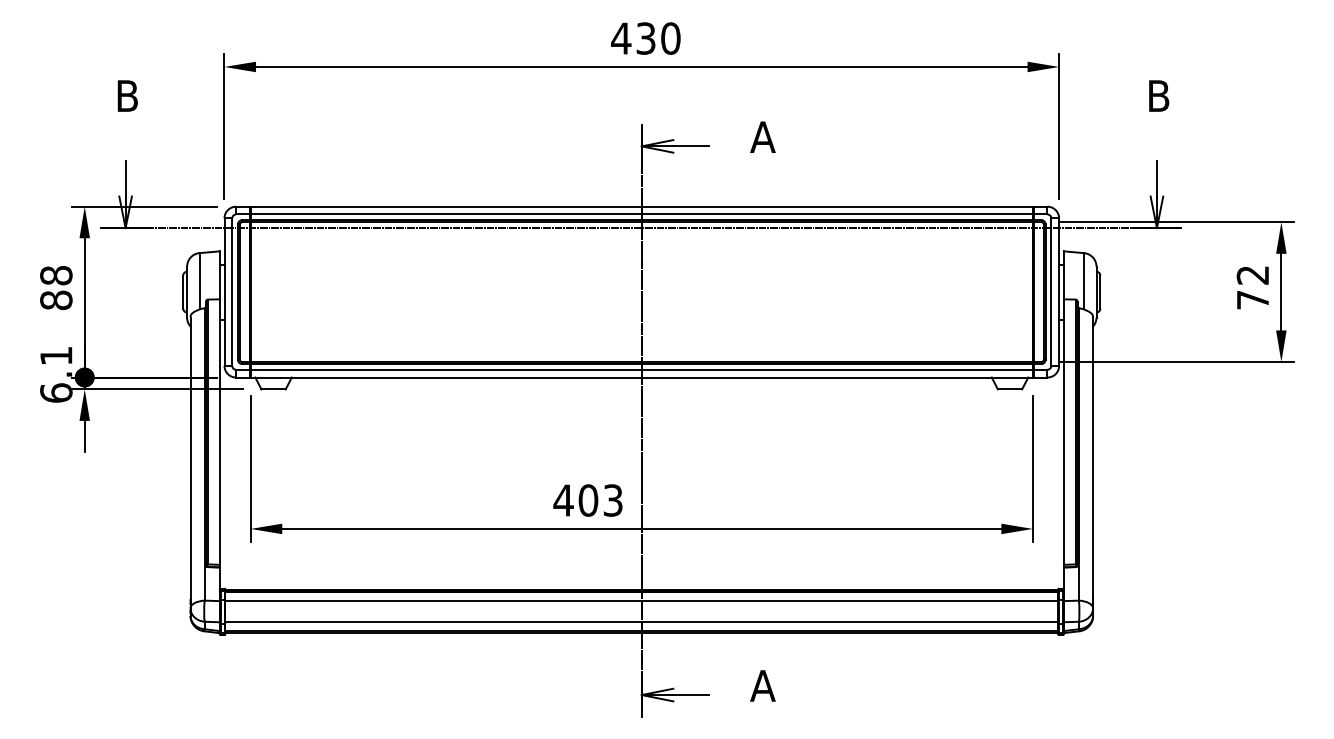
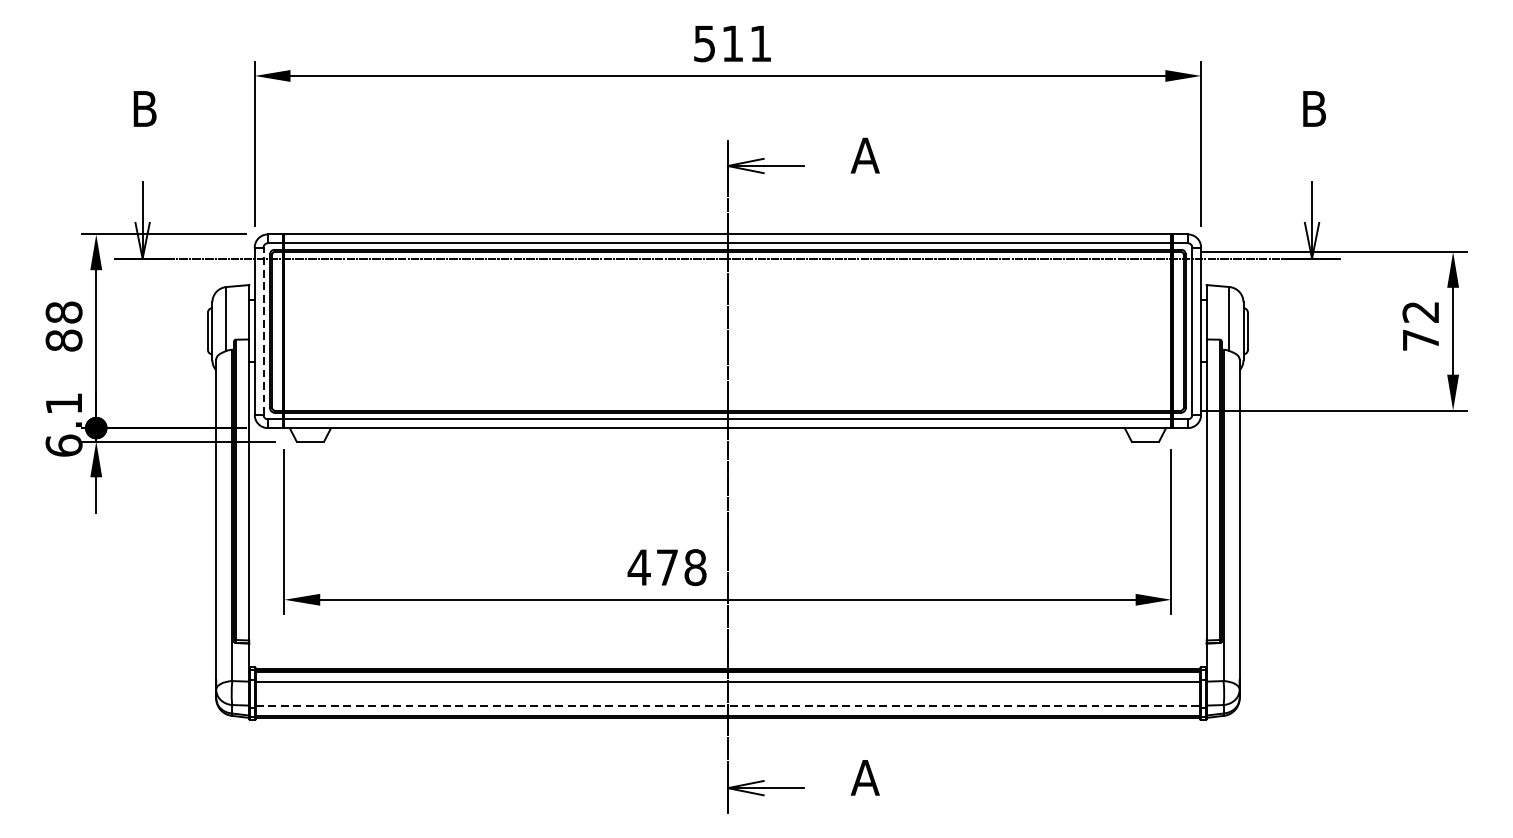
text: (645, 38) -> (732, 43), 430 -> 511
line: (232, 292) -> (263, 331), solid -> dashed
text: (600, 500) -> (681, 567), 403 -> 478
line: (642, 622) -> (728, 705), solid -> dashed

